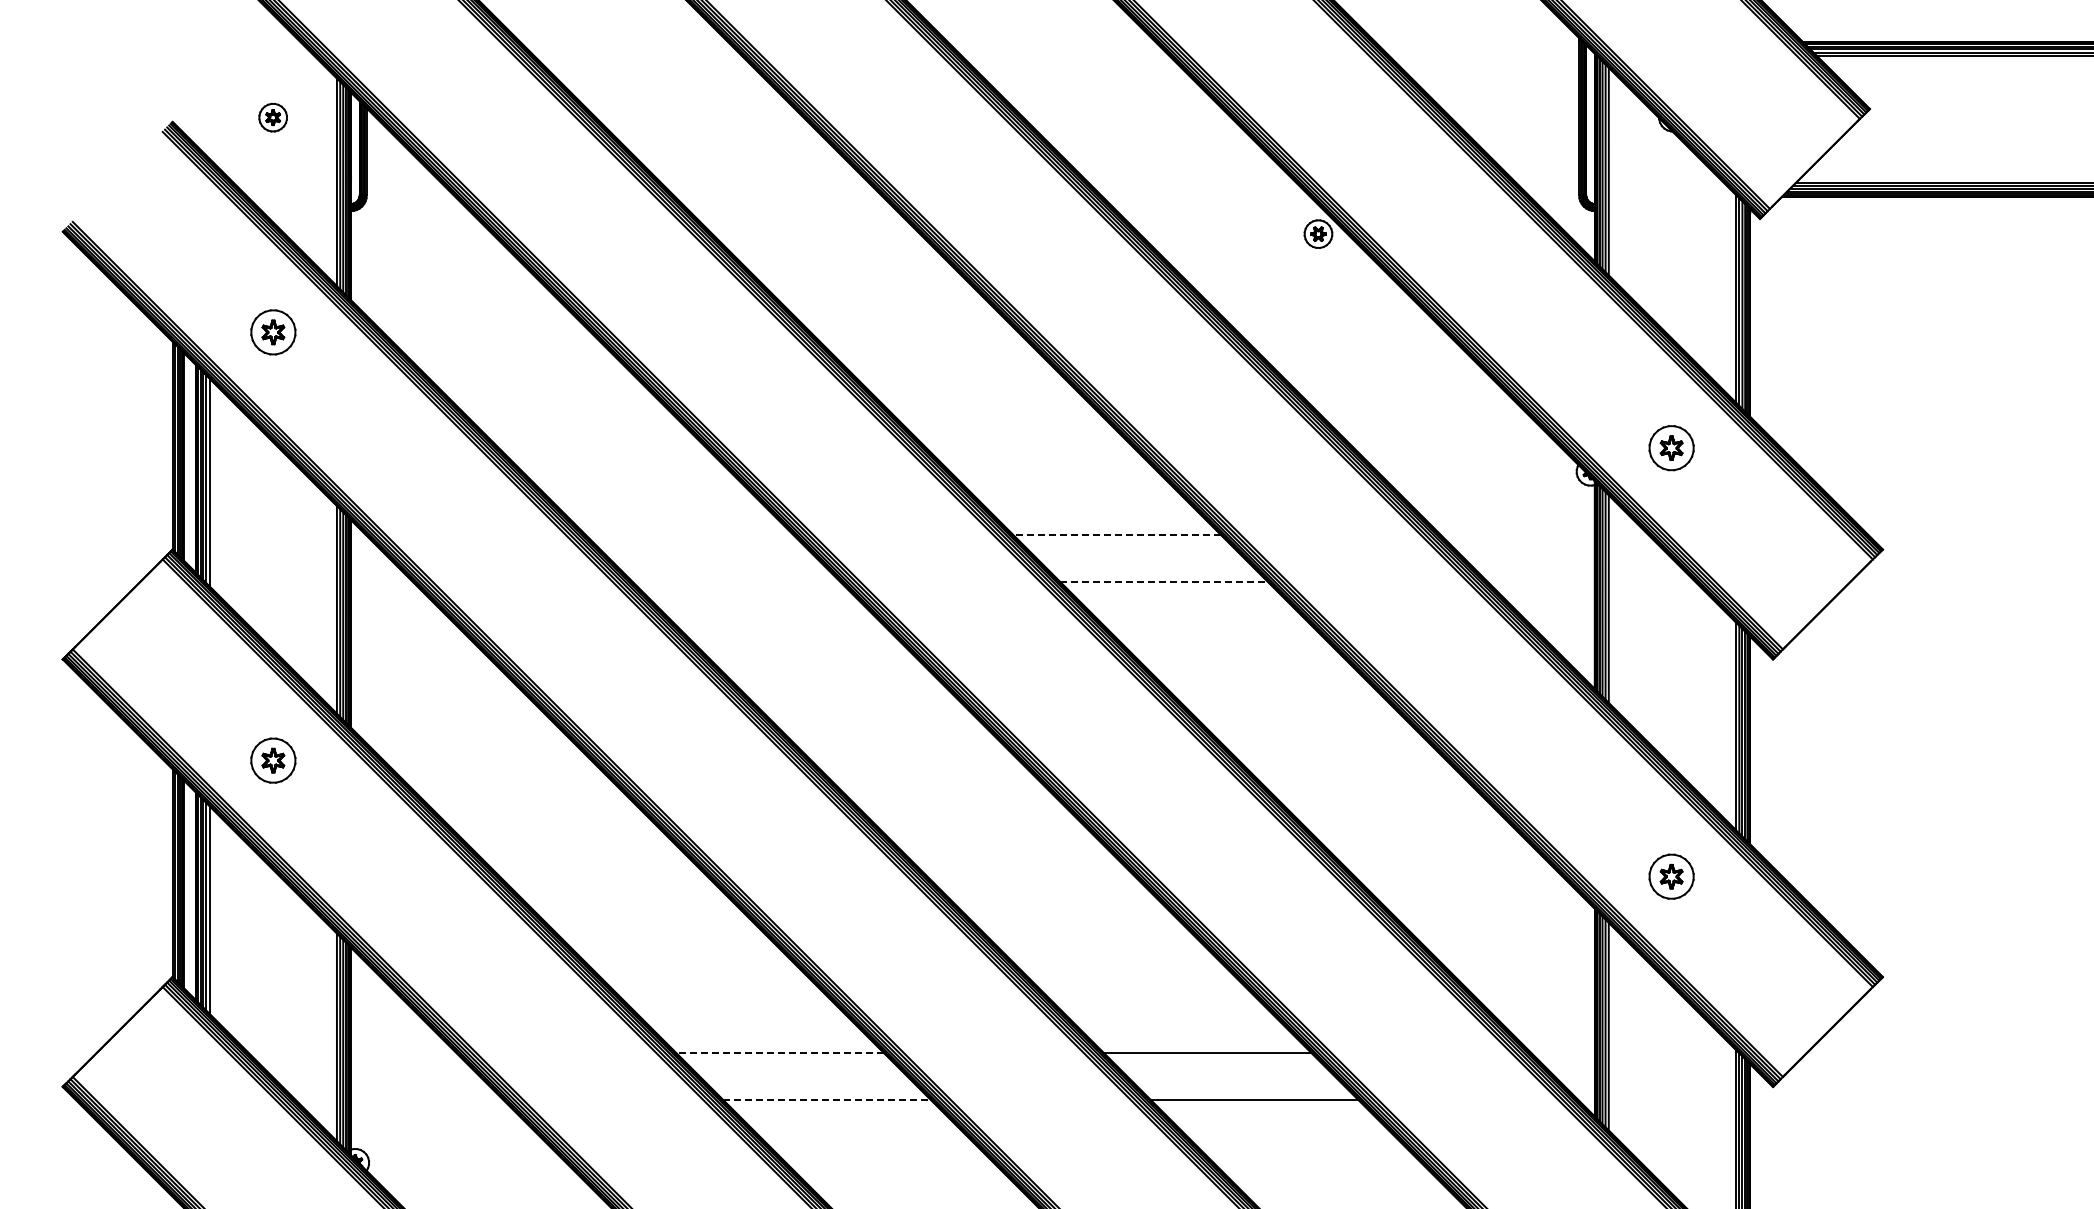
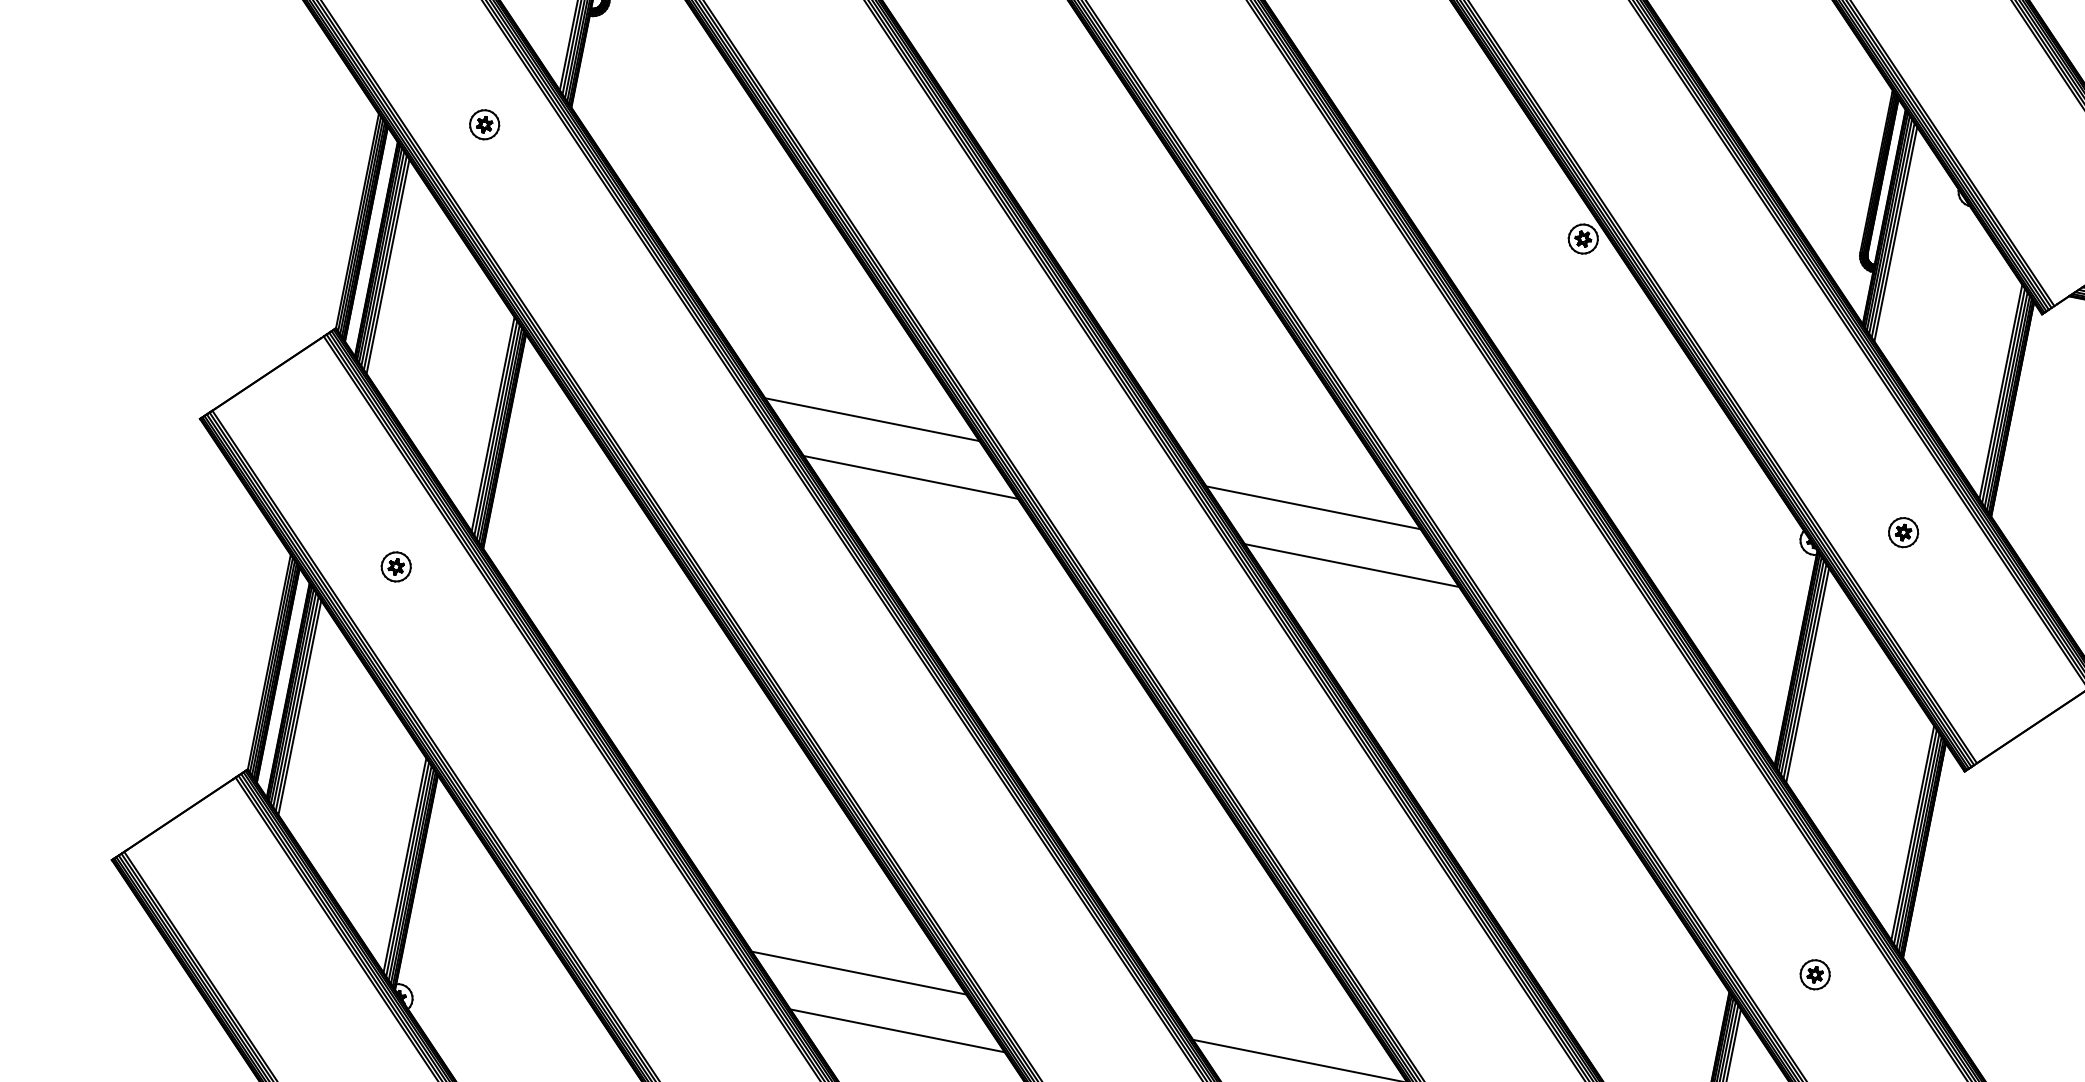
part: (272, 331) -> (484, 123), size x0.62
part: (1671, 447) -> (1903, 531), size x0.62
line: (689, 534) -> (872, 419), added
line: (1117, 534) -> (1314, 507), dashed -> solid
line: (735, 581) -> (910, 477), added
line: (1163, 581) -> (1351, 565), dashed -> solid
part: (272, 760) -> (395, 566), size x0.62
part: (1671, 876) -> (1815, 974), size x0.62
line: (780, 1053) -> (859, 973), dashed -> solid
line: (826, 1099) -> (897, 1030), dashed -> solid

